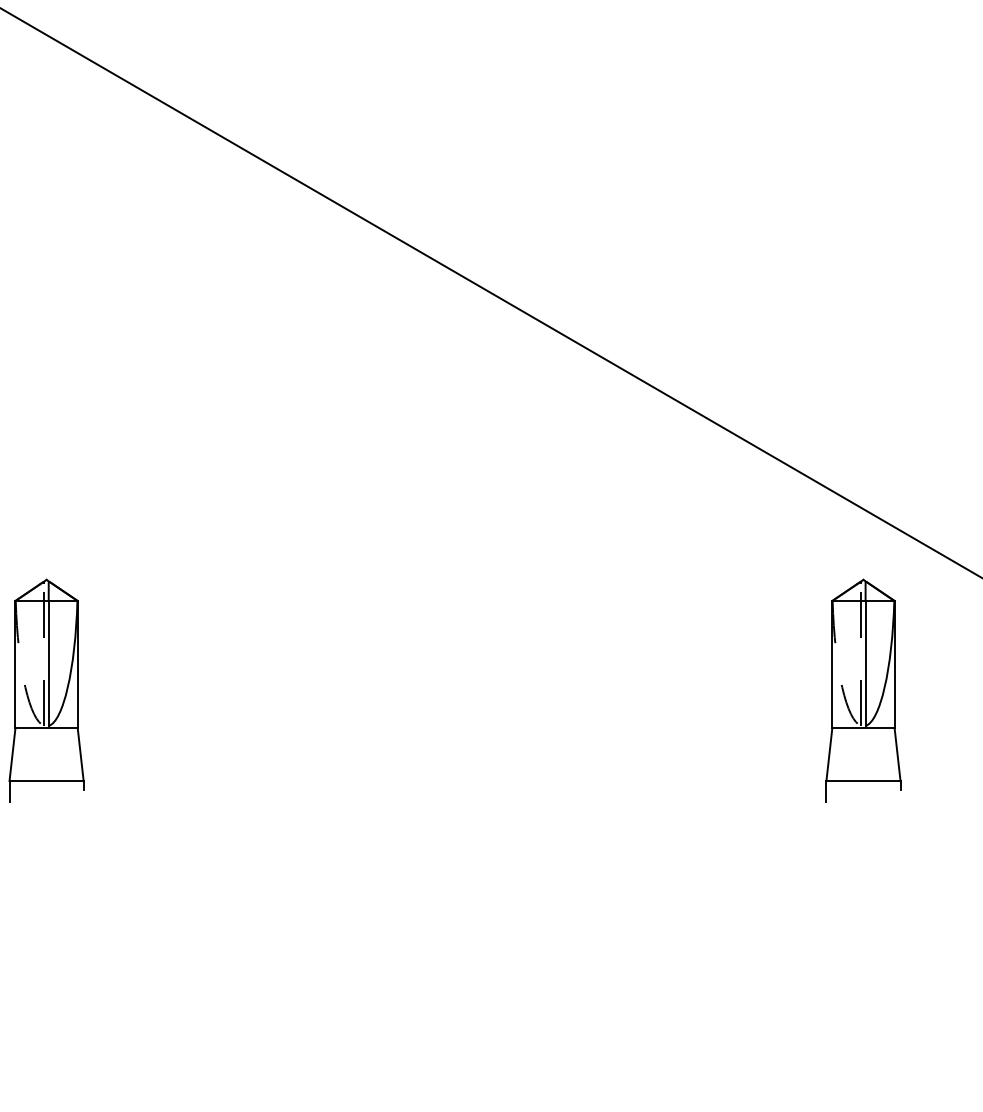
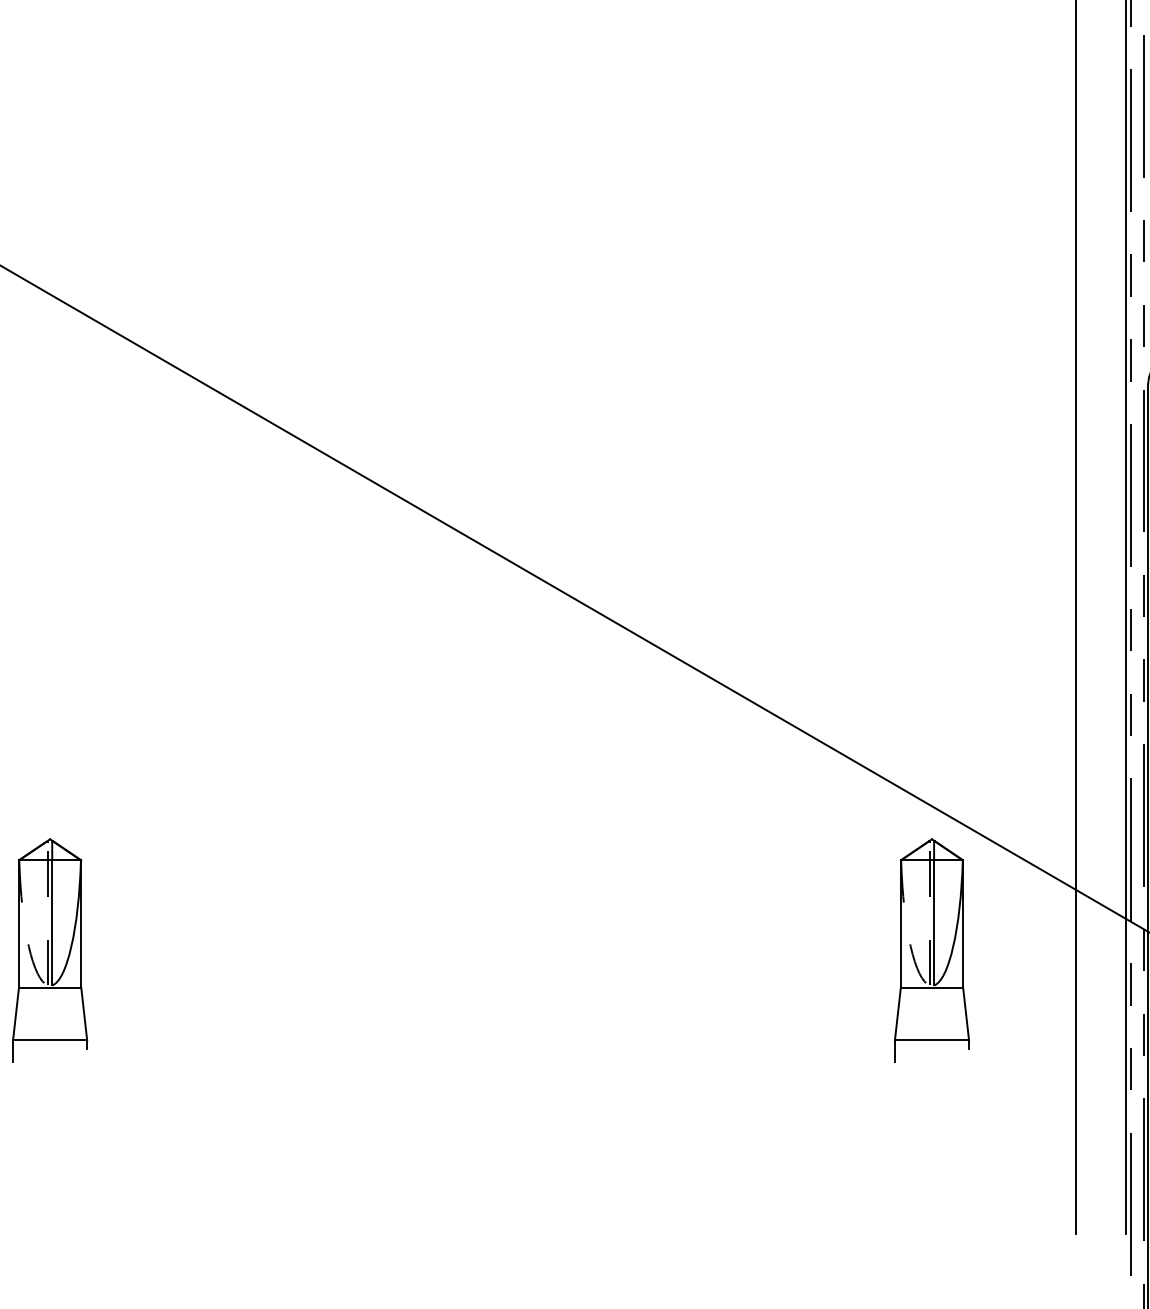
part: (862, 691) -> (931, 950), moved

